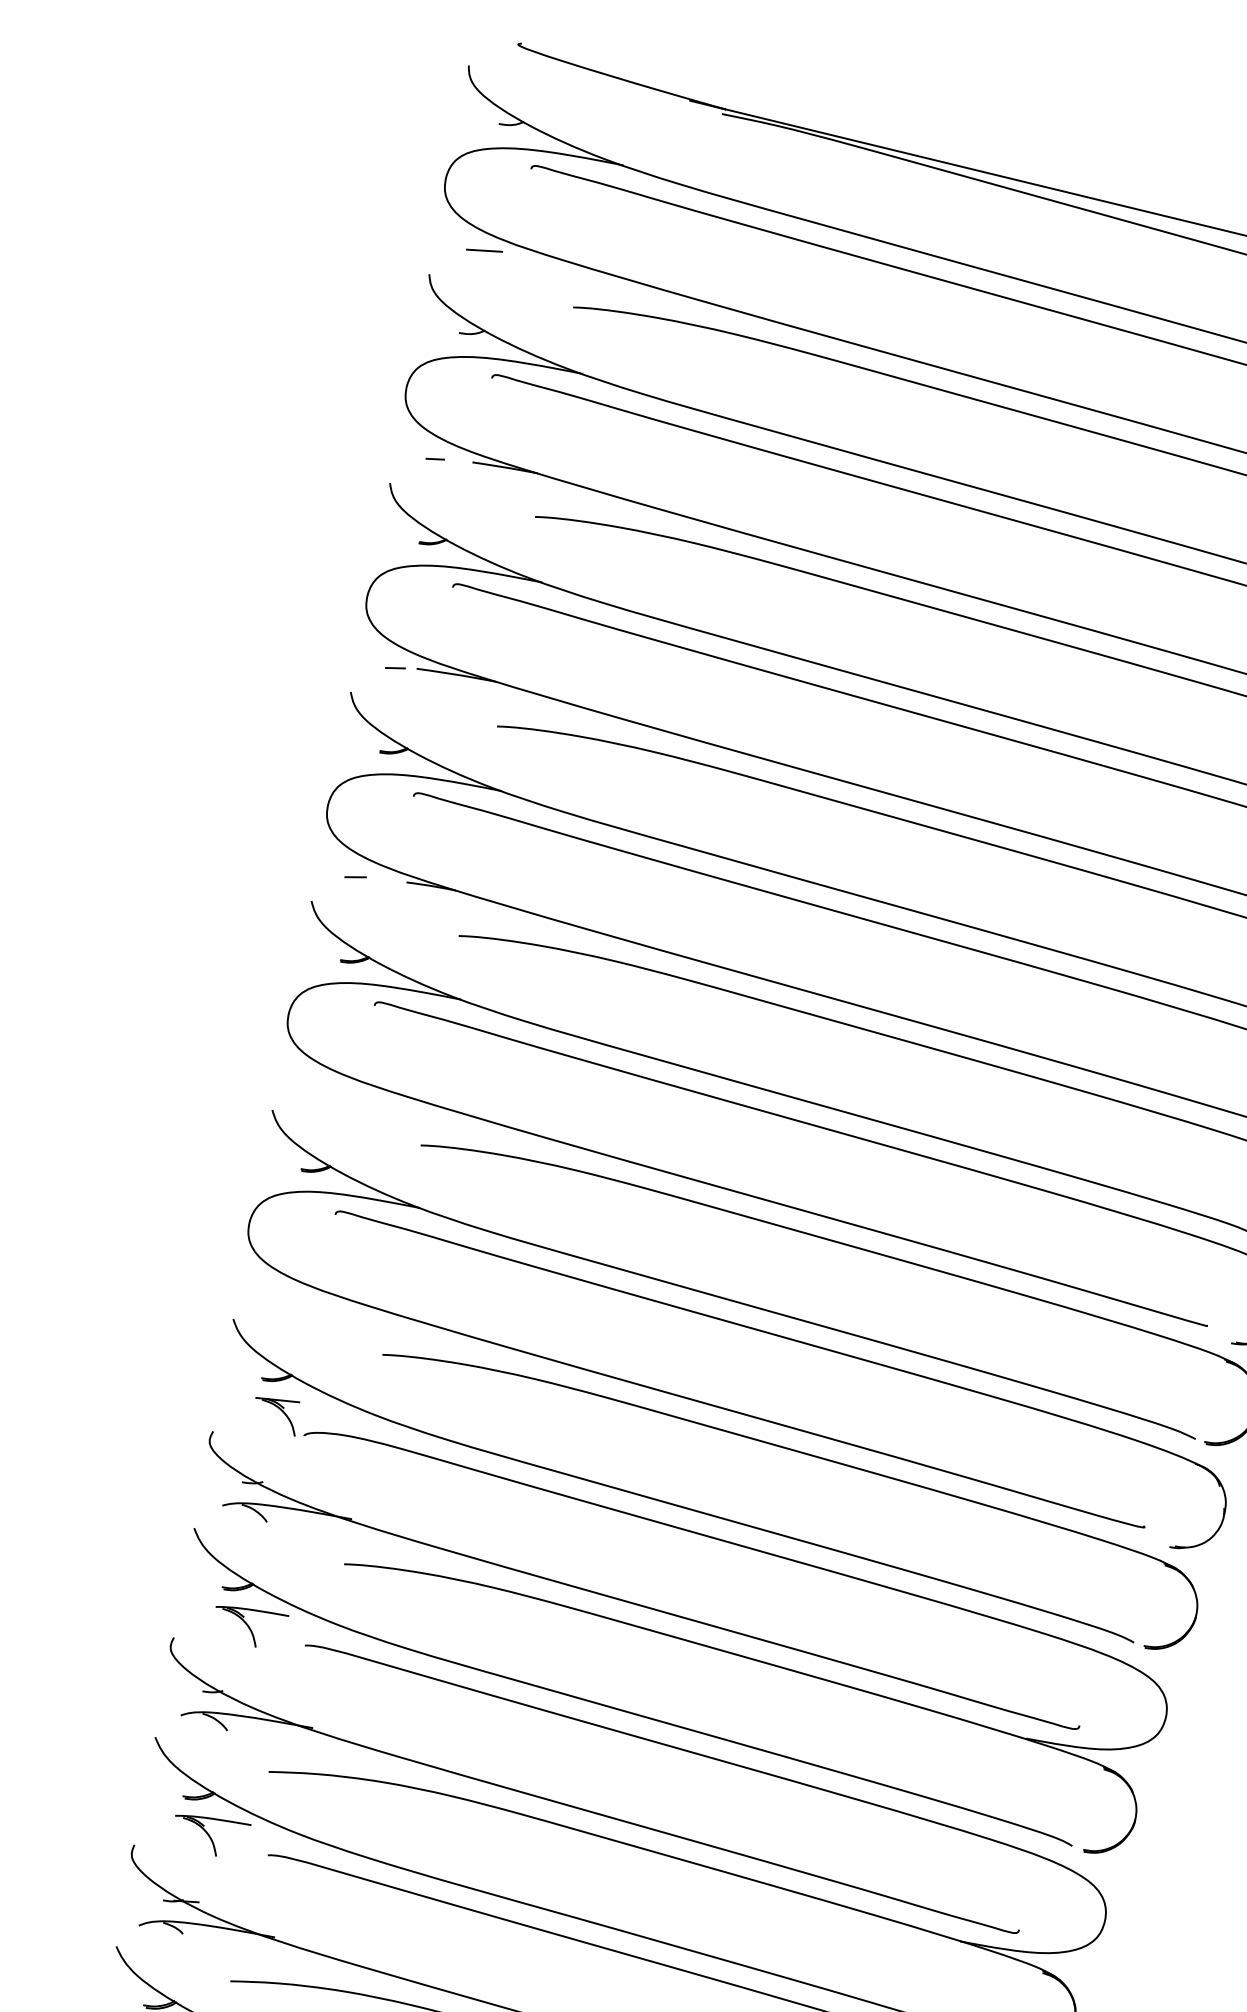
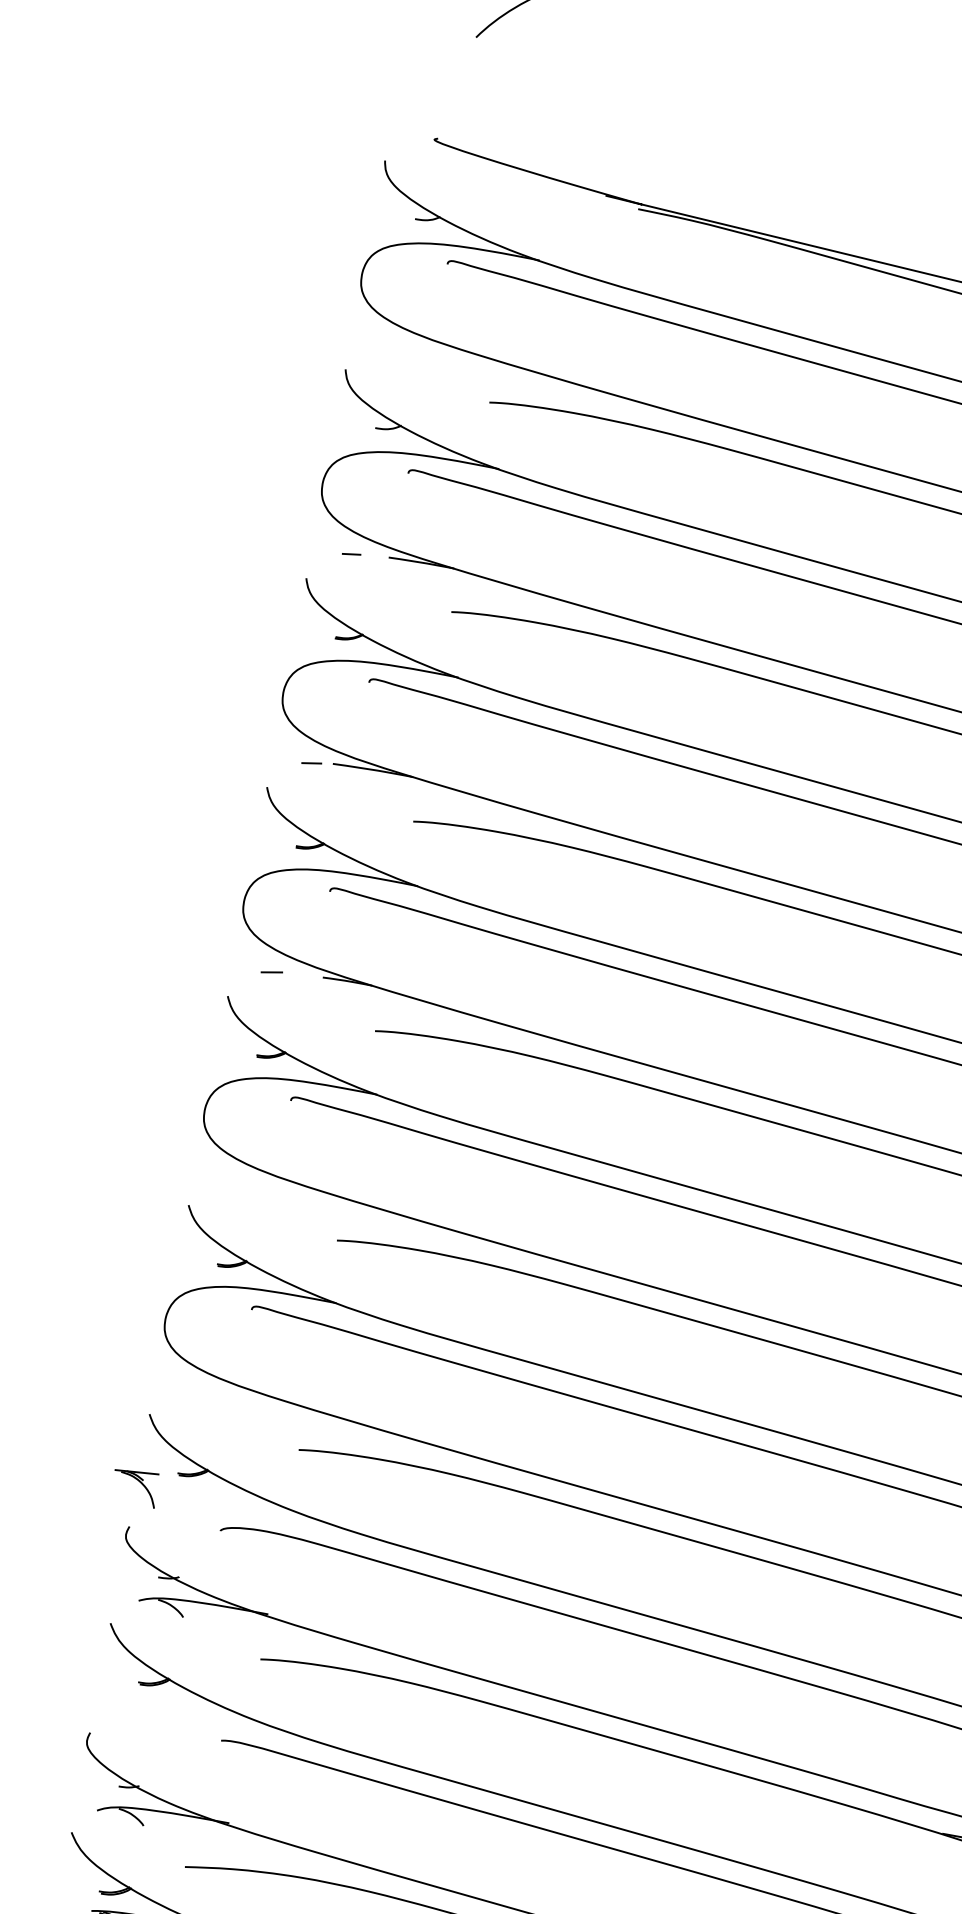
line: (484, 250) -> (400, 345), removed
part: (281, 1411) -> (140, 1483), moved
part: (252, 1626) -> (168, 1721), removed

